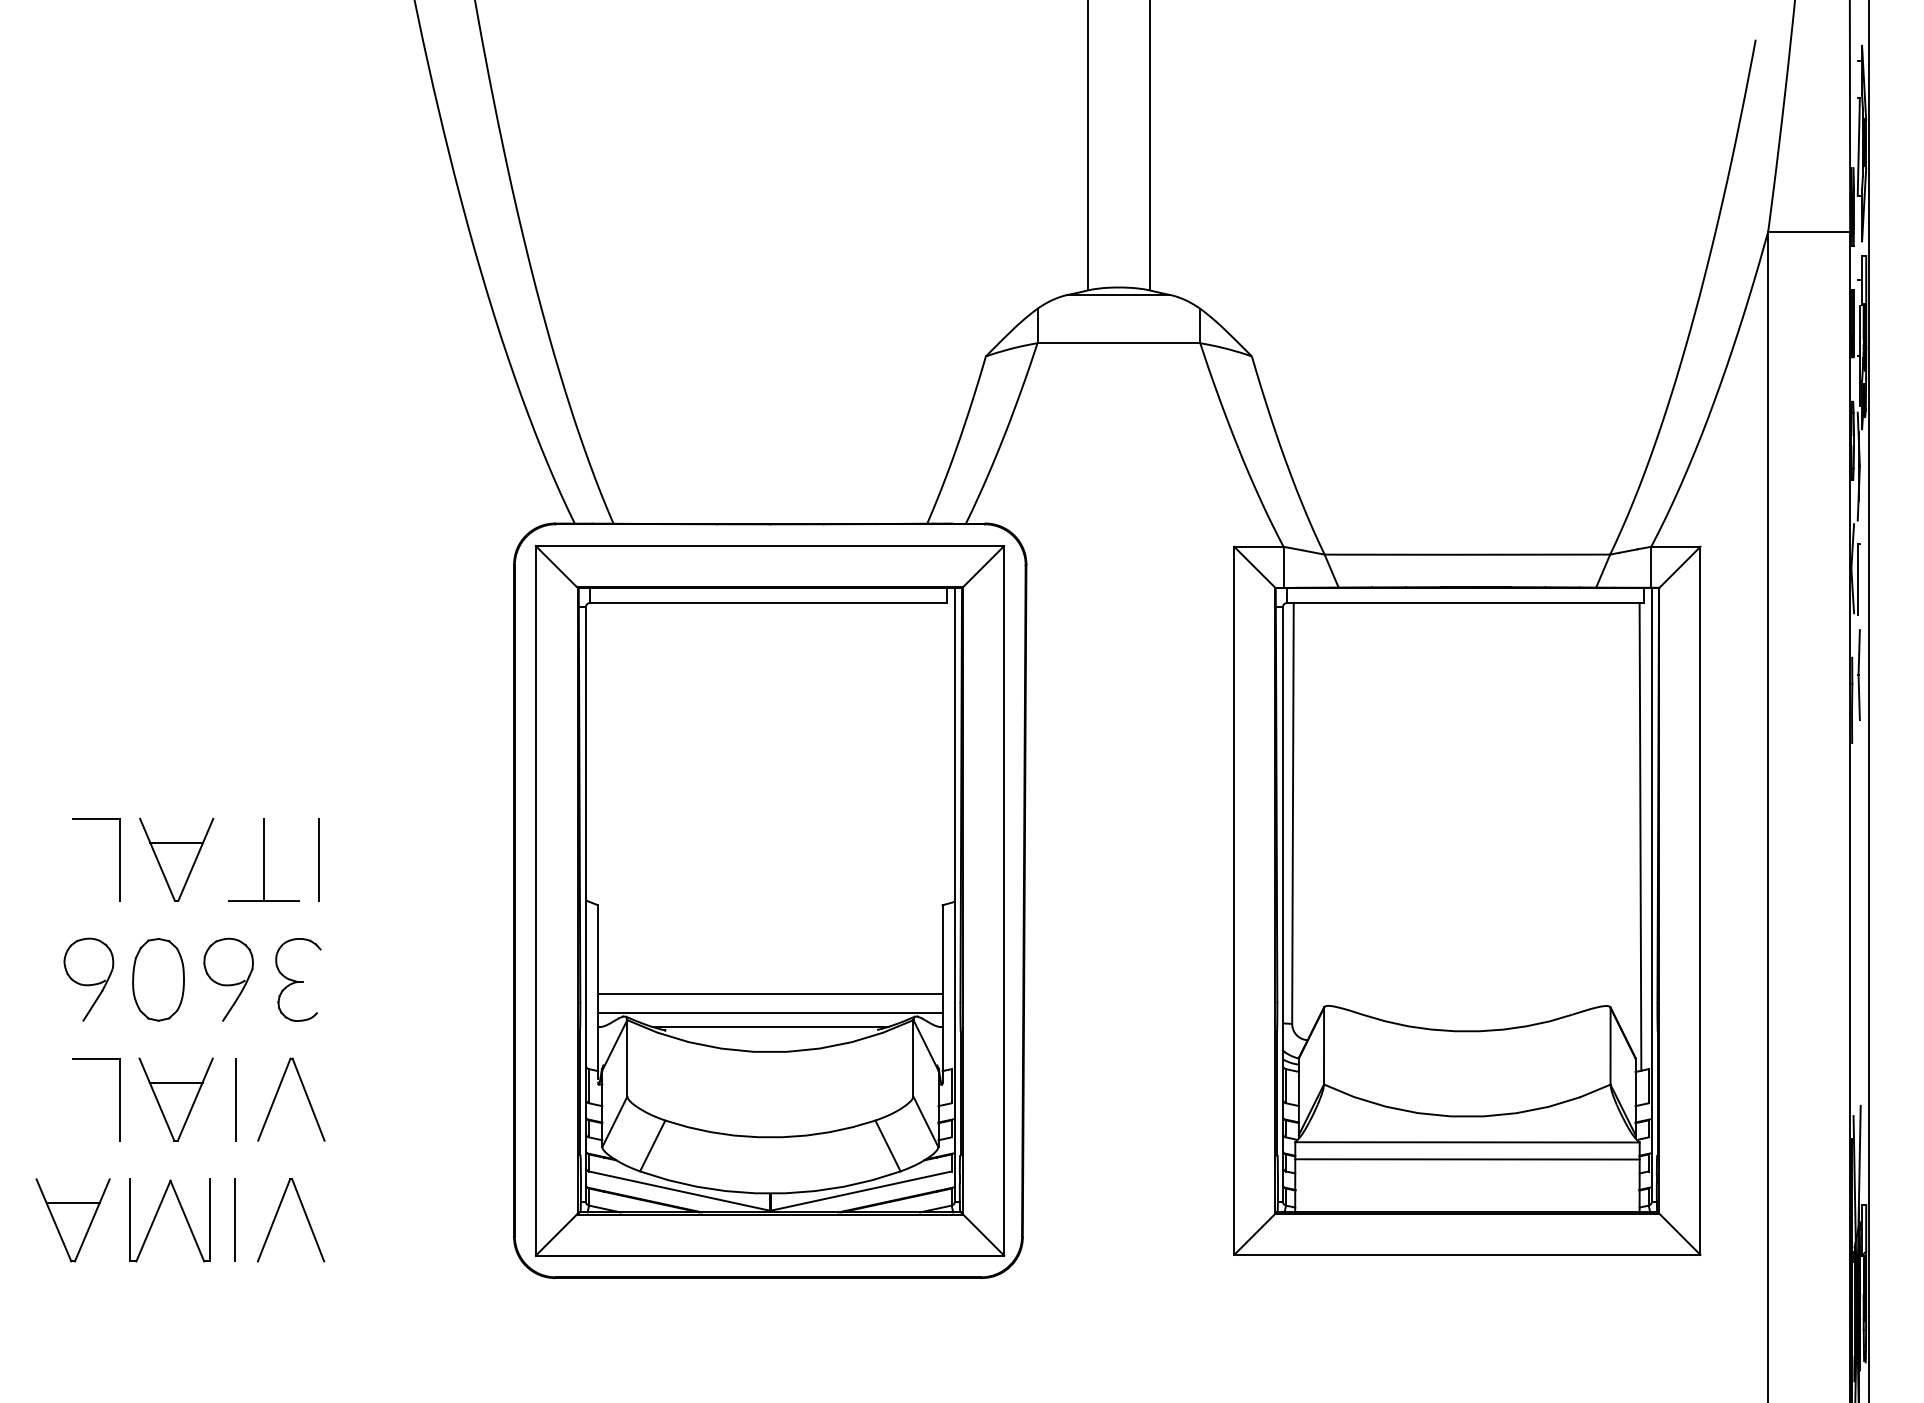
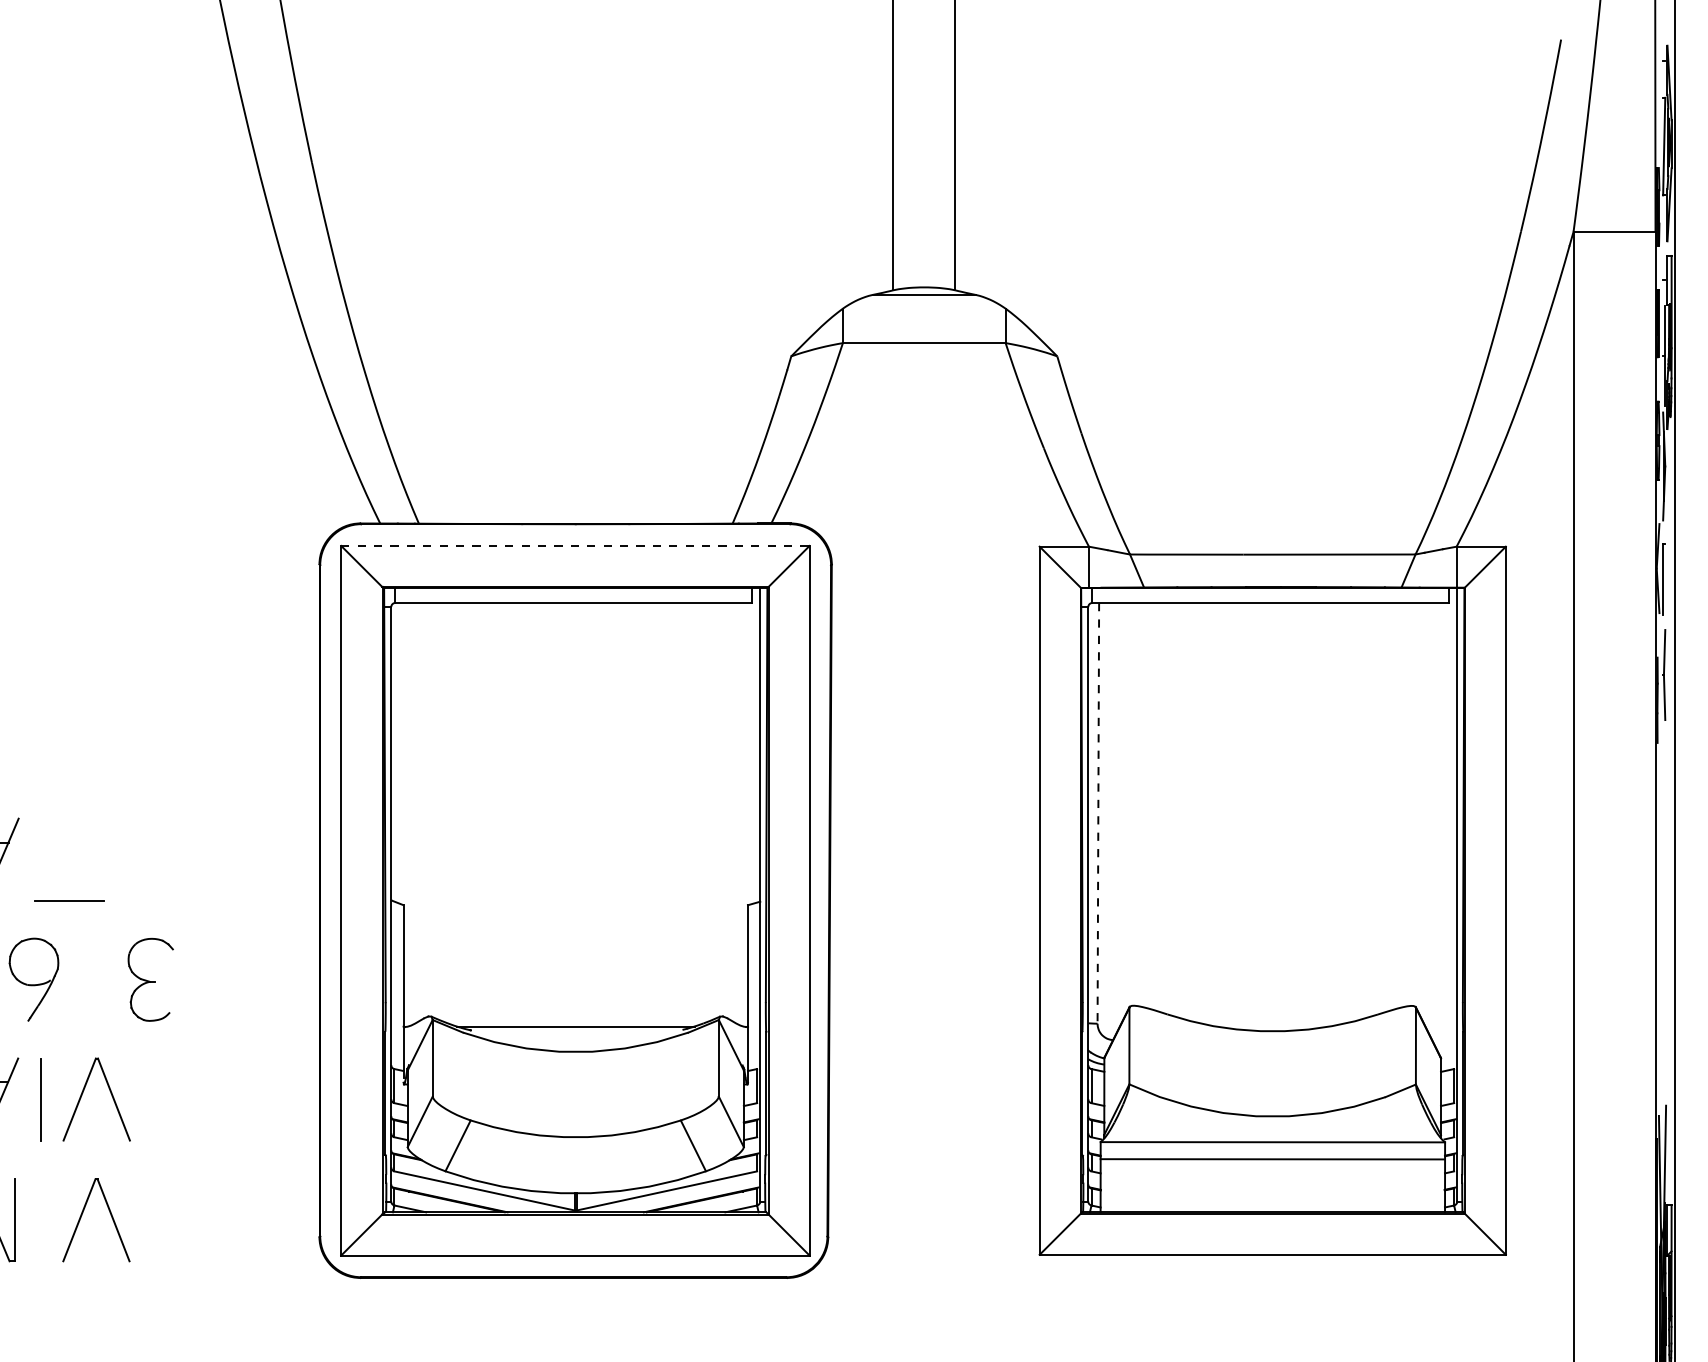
line: (770, 546) -> (575, 546), solid -> dashed
line: (1292, 813) -> (1097, 813), solid -> dashed
line: (1640, 836) -> (1445, 836), removed
line: (263, 859) -> (68, 859), removed
line: (319, 859) -> (124, 859), removed
part: (298, 979) -> (150, 979), moved
line: (770, 993) -> (575, 993), removed
line: (770, 1012) -> (575, 1012), removed
line: (235, 1220) -> (40, 1220), removed

